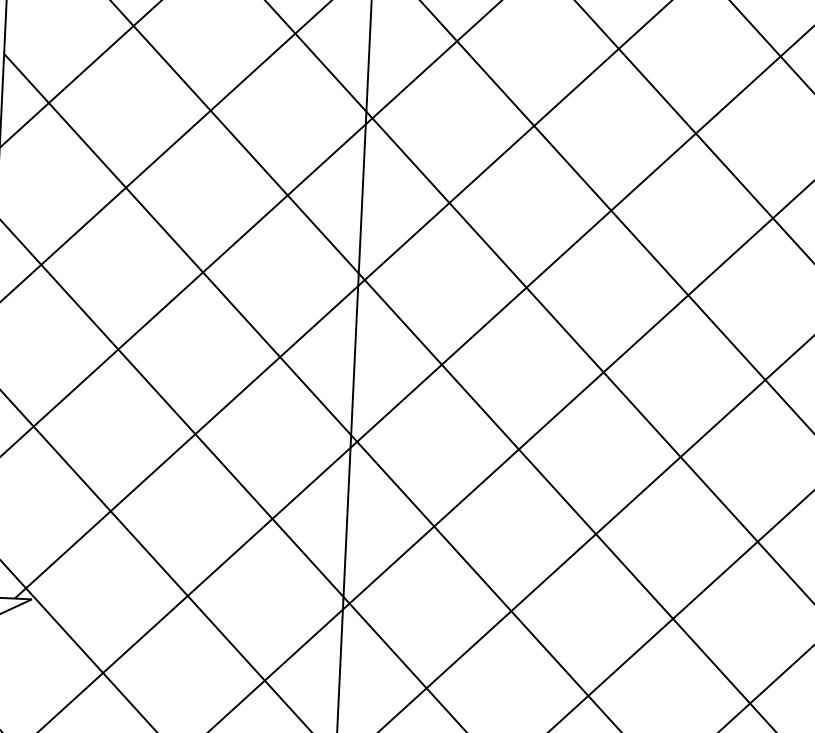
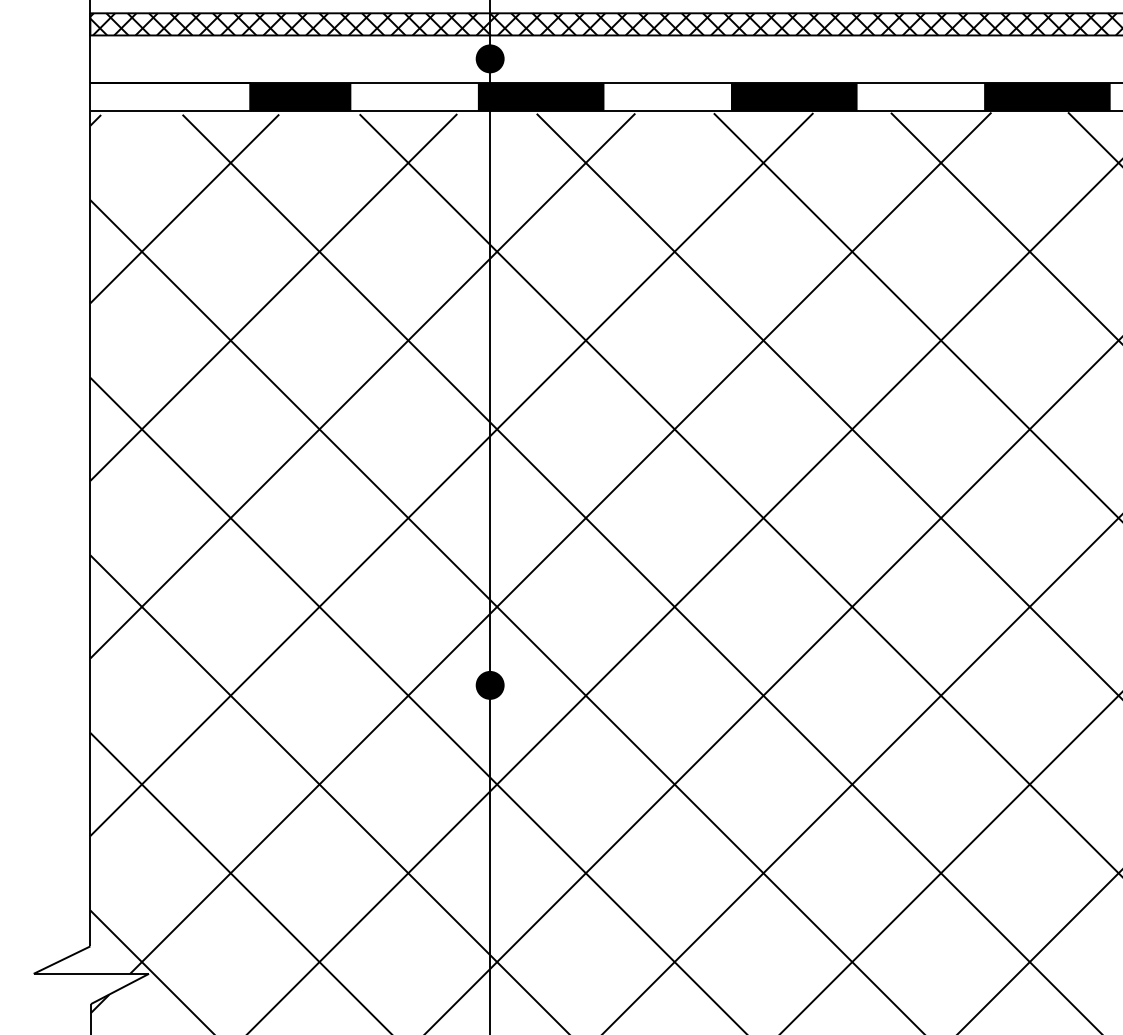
fill: (354, 350) -> (489, 684), added

